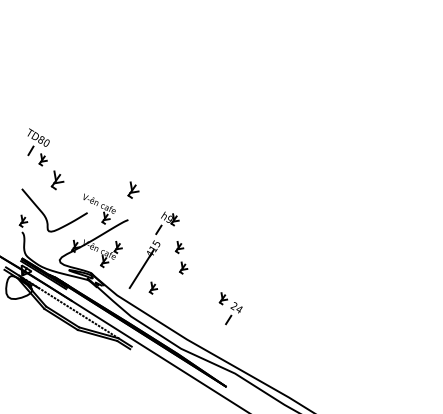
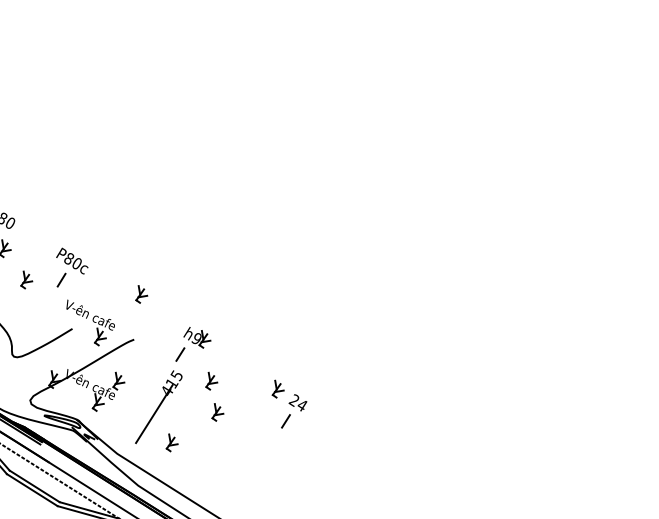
part: (86, 172) -> (70, 267), added
part: (56, 180) -> (25, 279), size x0.62
part: (132, 189) -> (140, 293), size x0.71
part: (230, 308) -> (288, 403), moved

